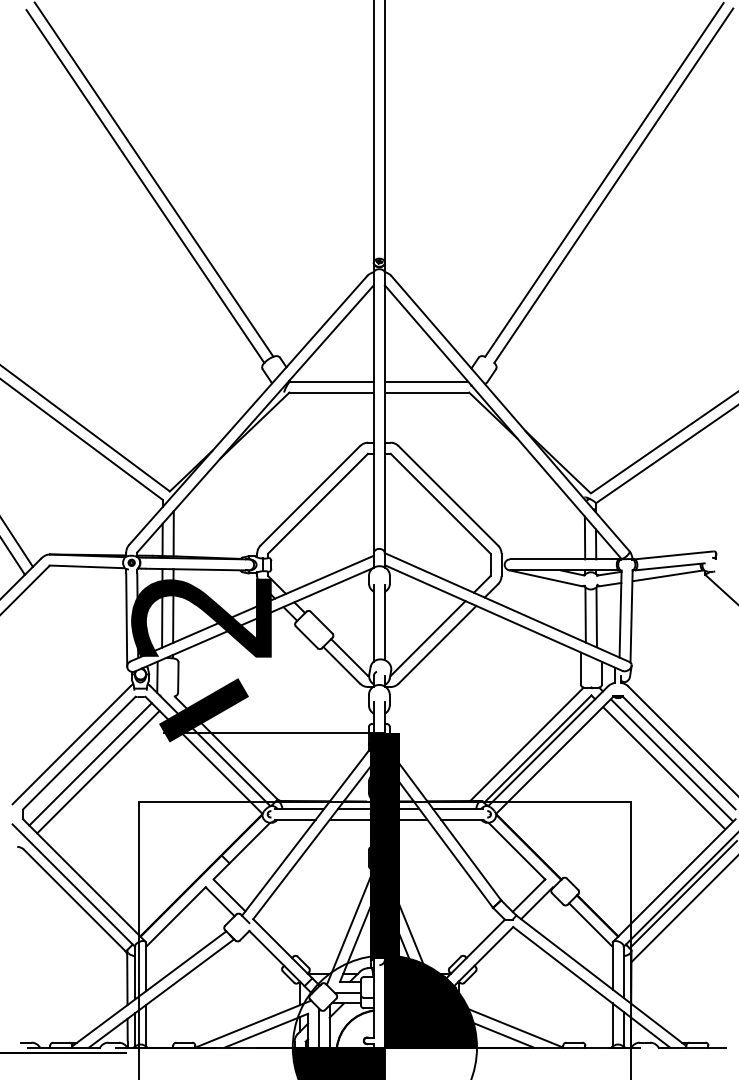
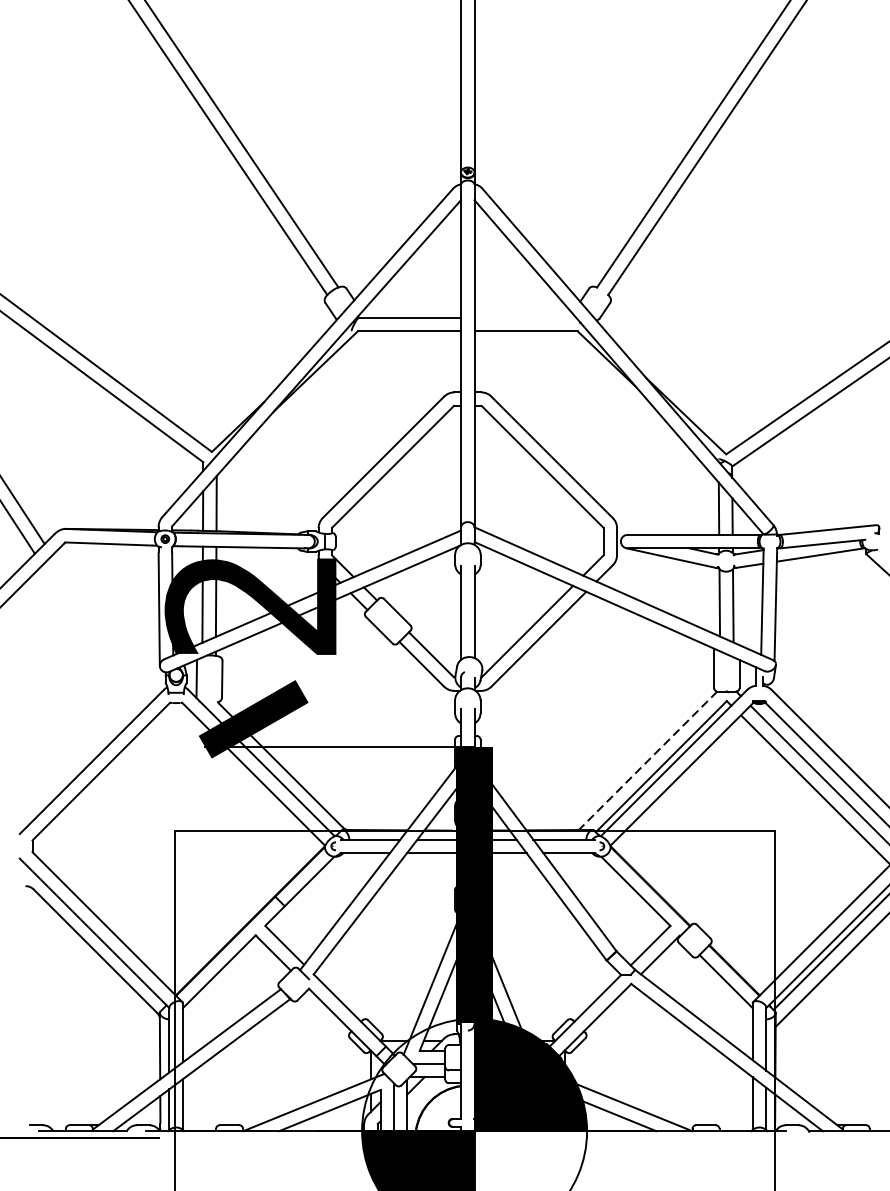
line: (426, 381) -> (525, 317), removed
line: (526, 744) -> (647, 761), solid -> dashed
line: (90, 764) -> (114, 785), removed
line: (98, 771) -> (124, 794), removed

